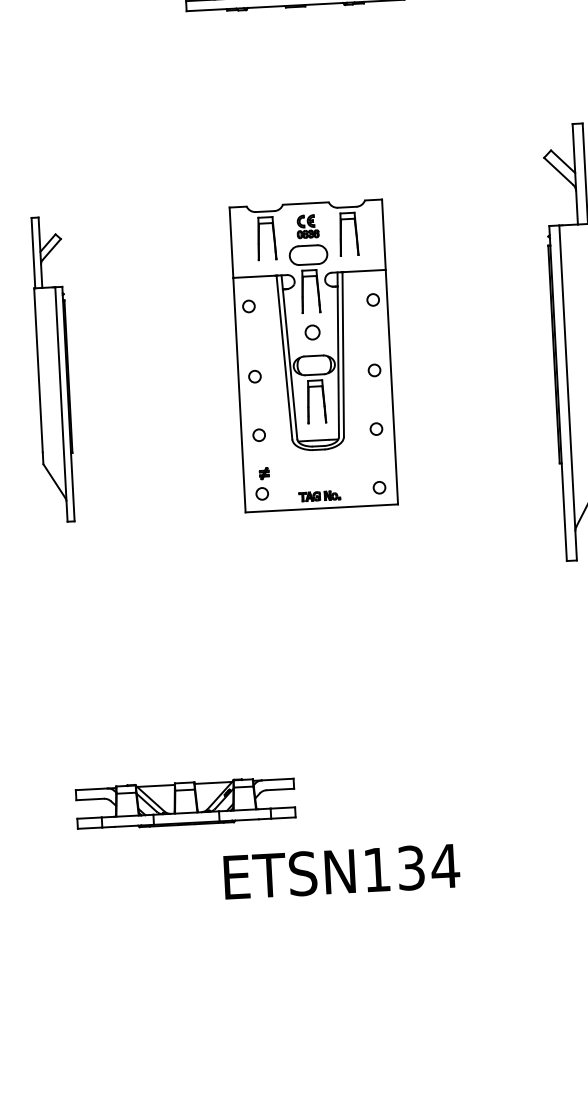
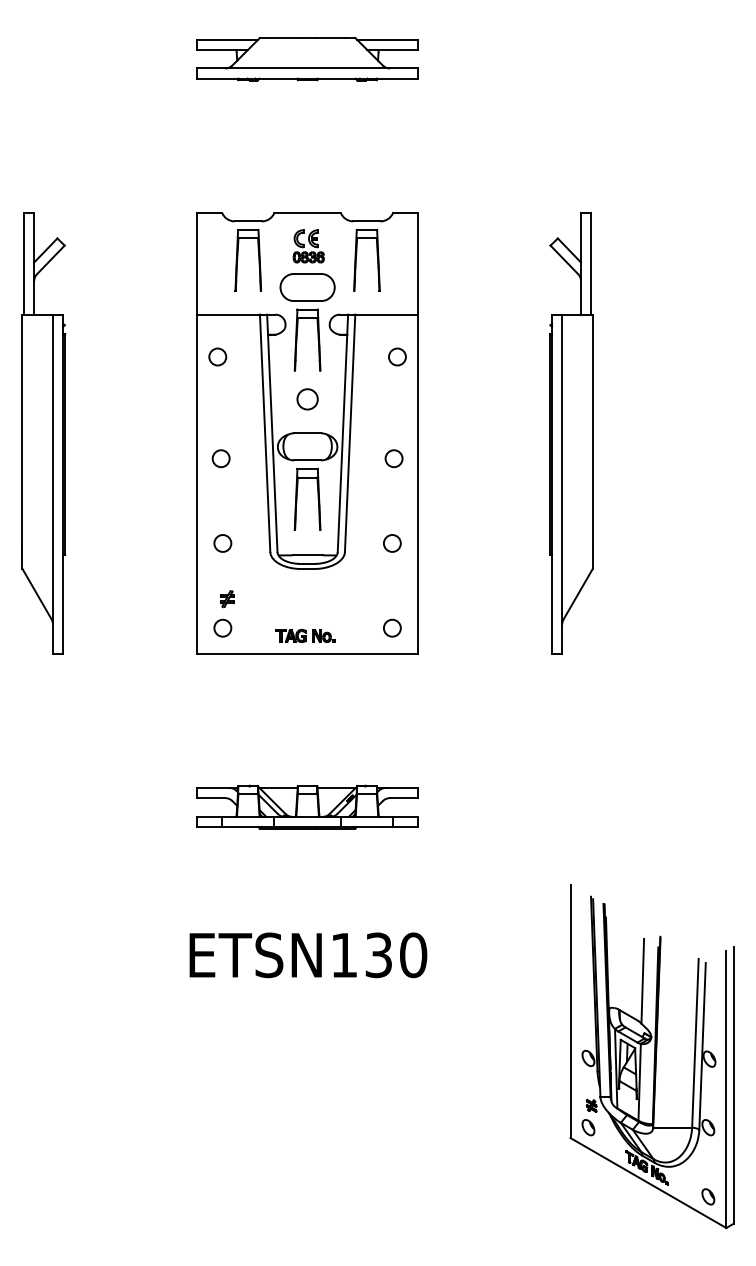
part: (313, 356) -> (307, 433), size x1.43
part: (52, 369) -> (43, 433), size x1.43
part: (185, 802) -> (307, 806), moved
text: (445, 866) -> (413, 955), ETSN134 -> ETSN130

